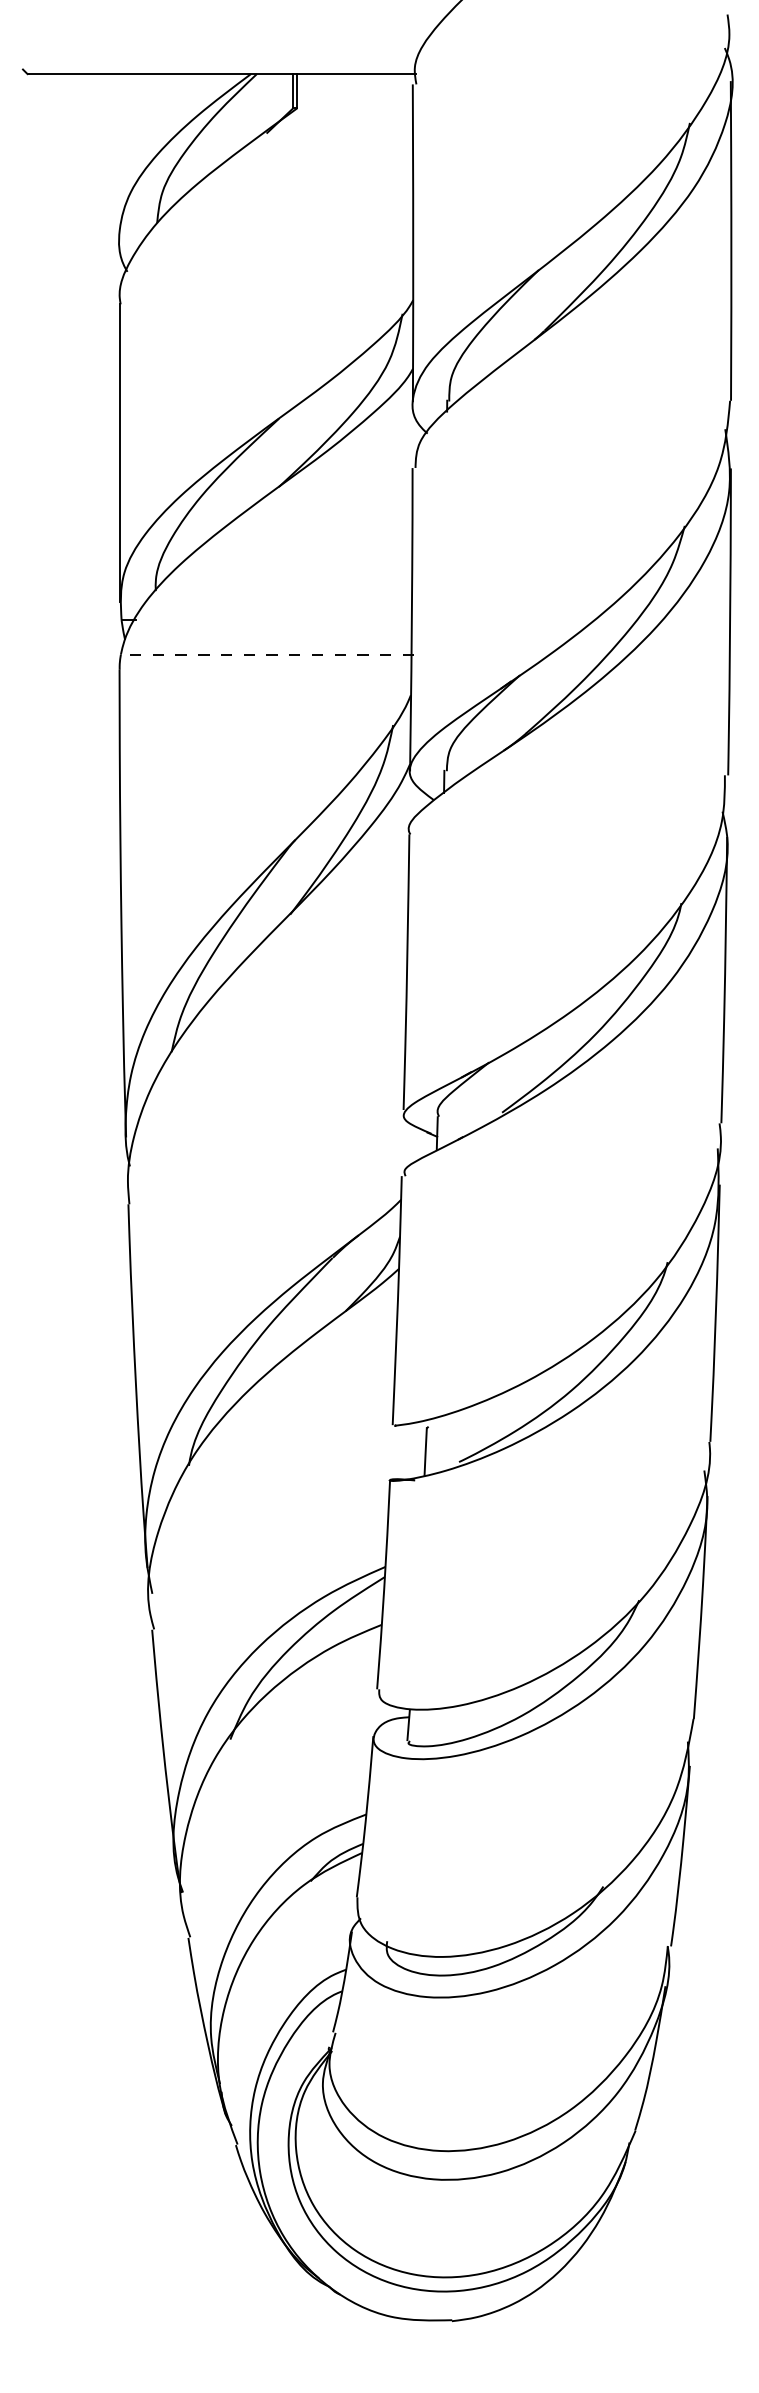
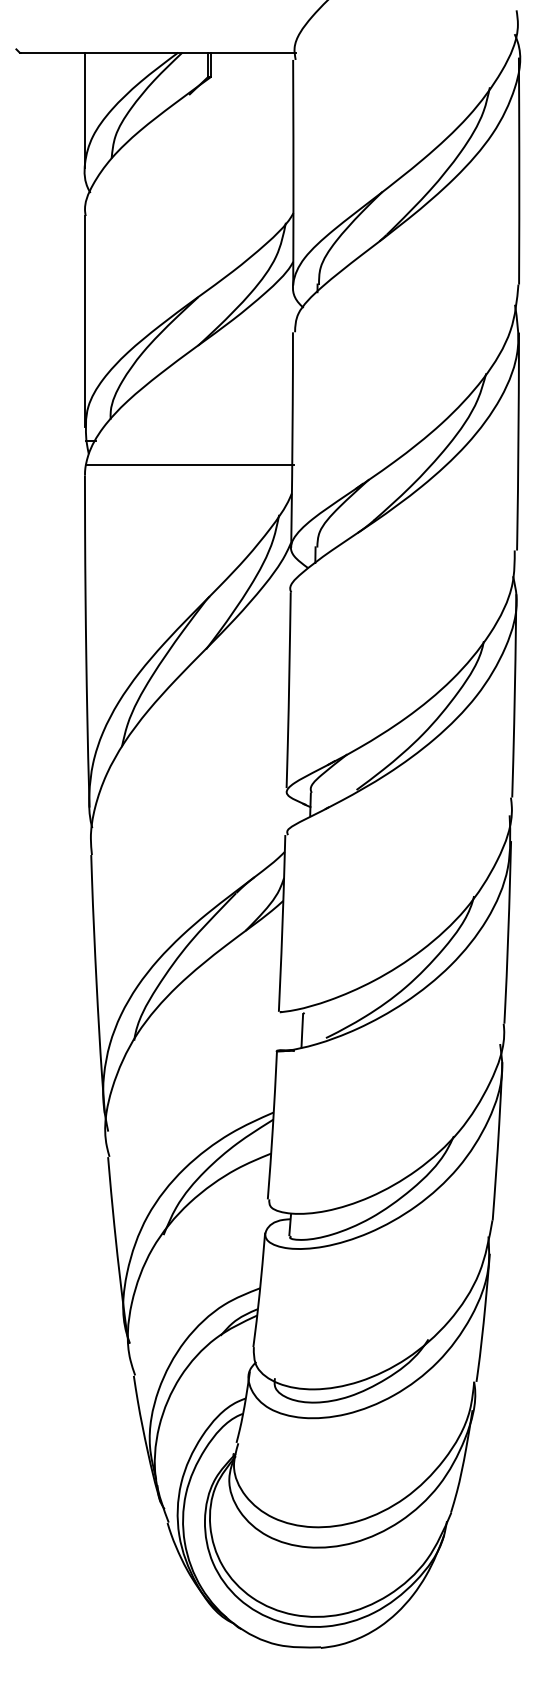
line: (118, 154) -> (84, 109), added
line: (266, 654) -> (189, 464), dashed -> solid

